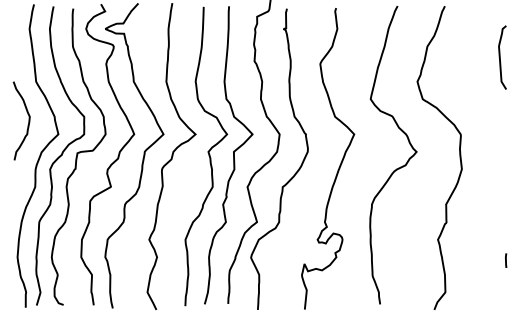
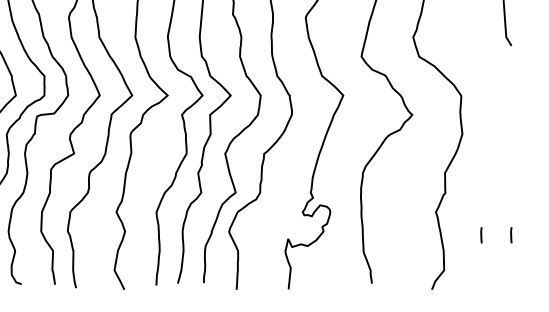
line: (479, 260) -> (481, 235), added

